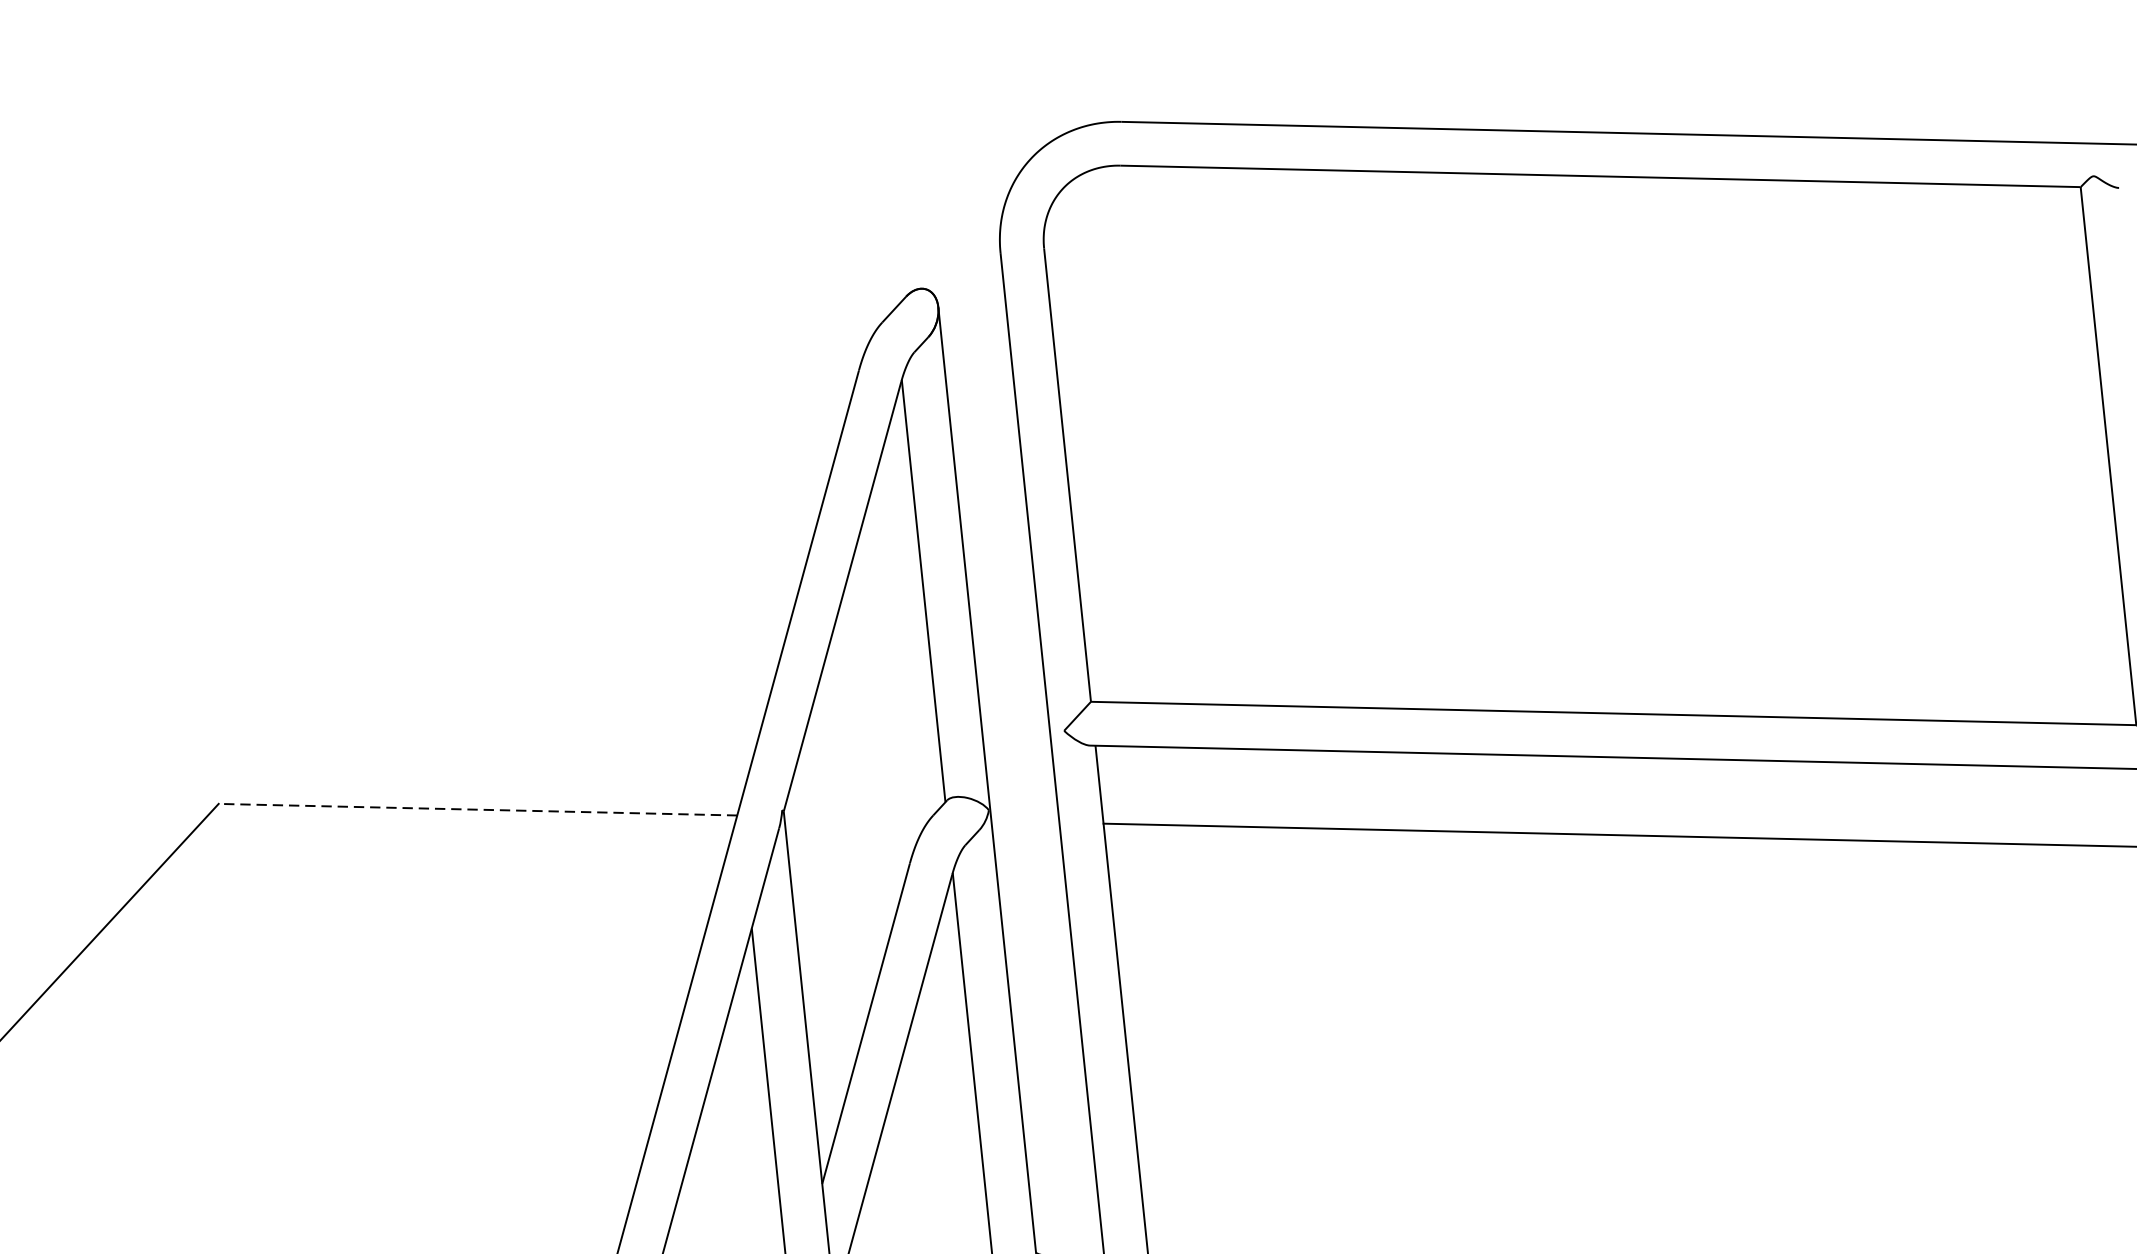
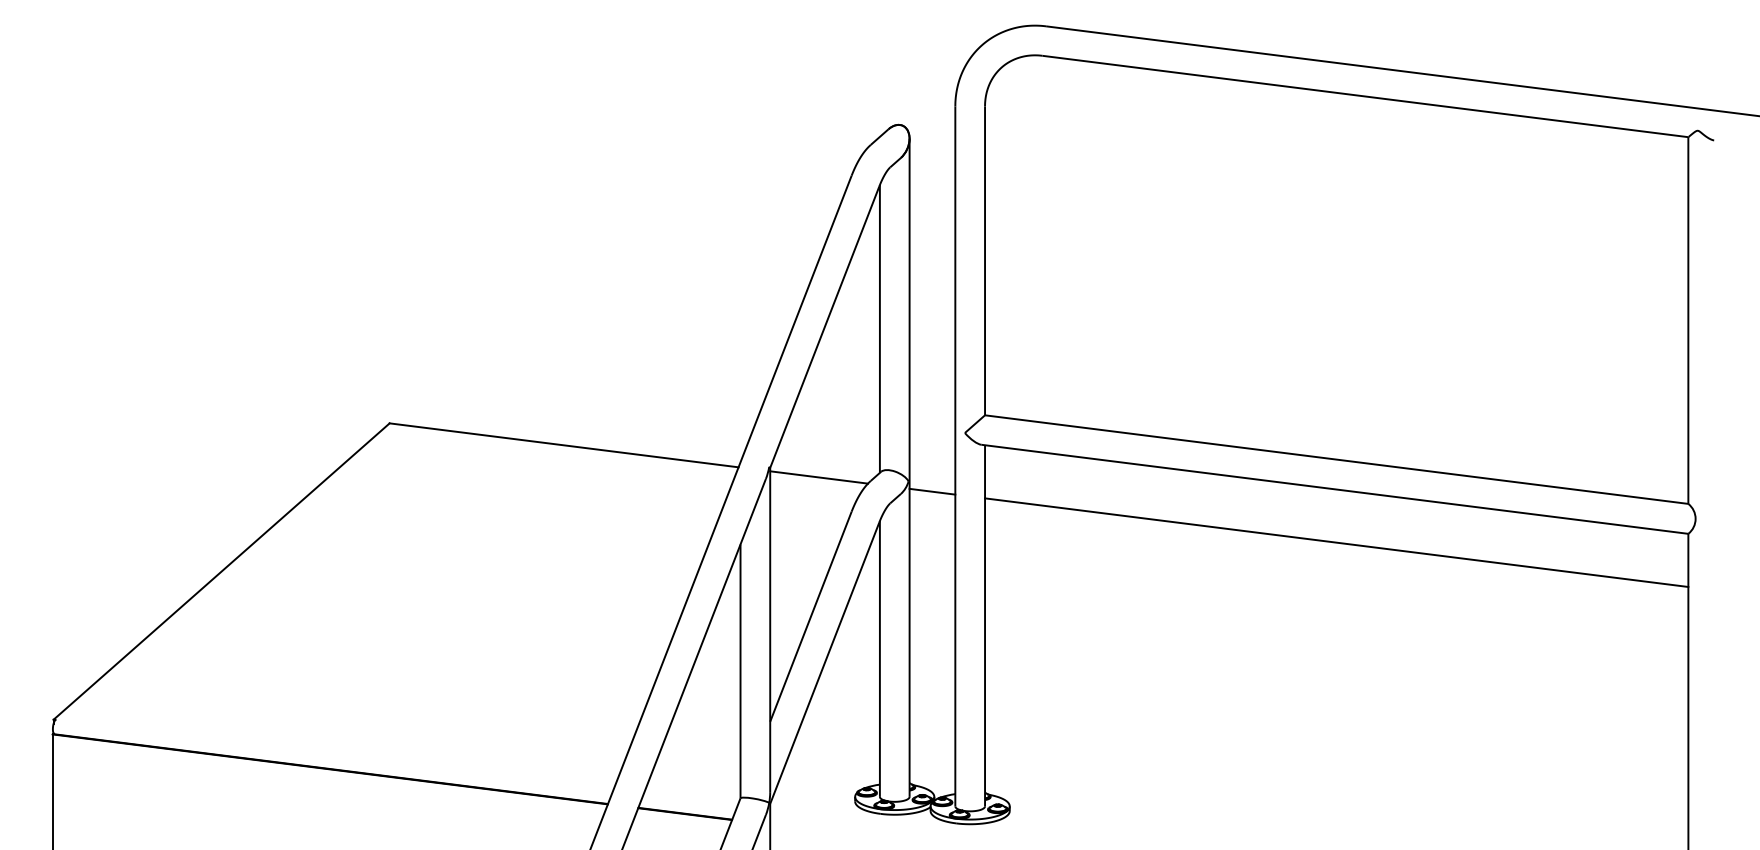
line: (478, 809) -> (564, 445), dashed -> solid
line: (857, 818) -> (819, 477), added
line: (1025, 821) -> (932, 491), added

